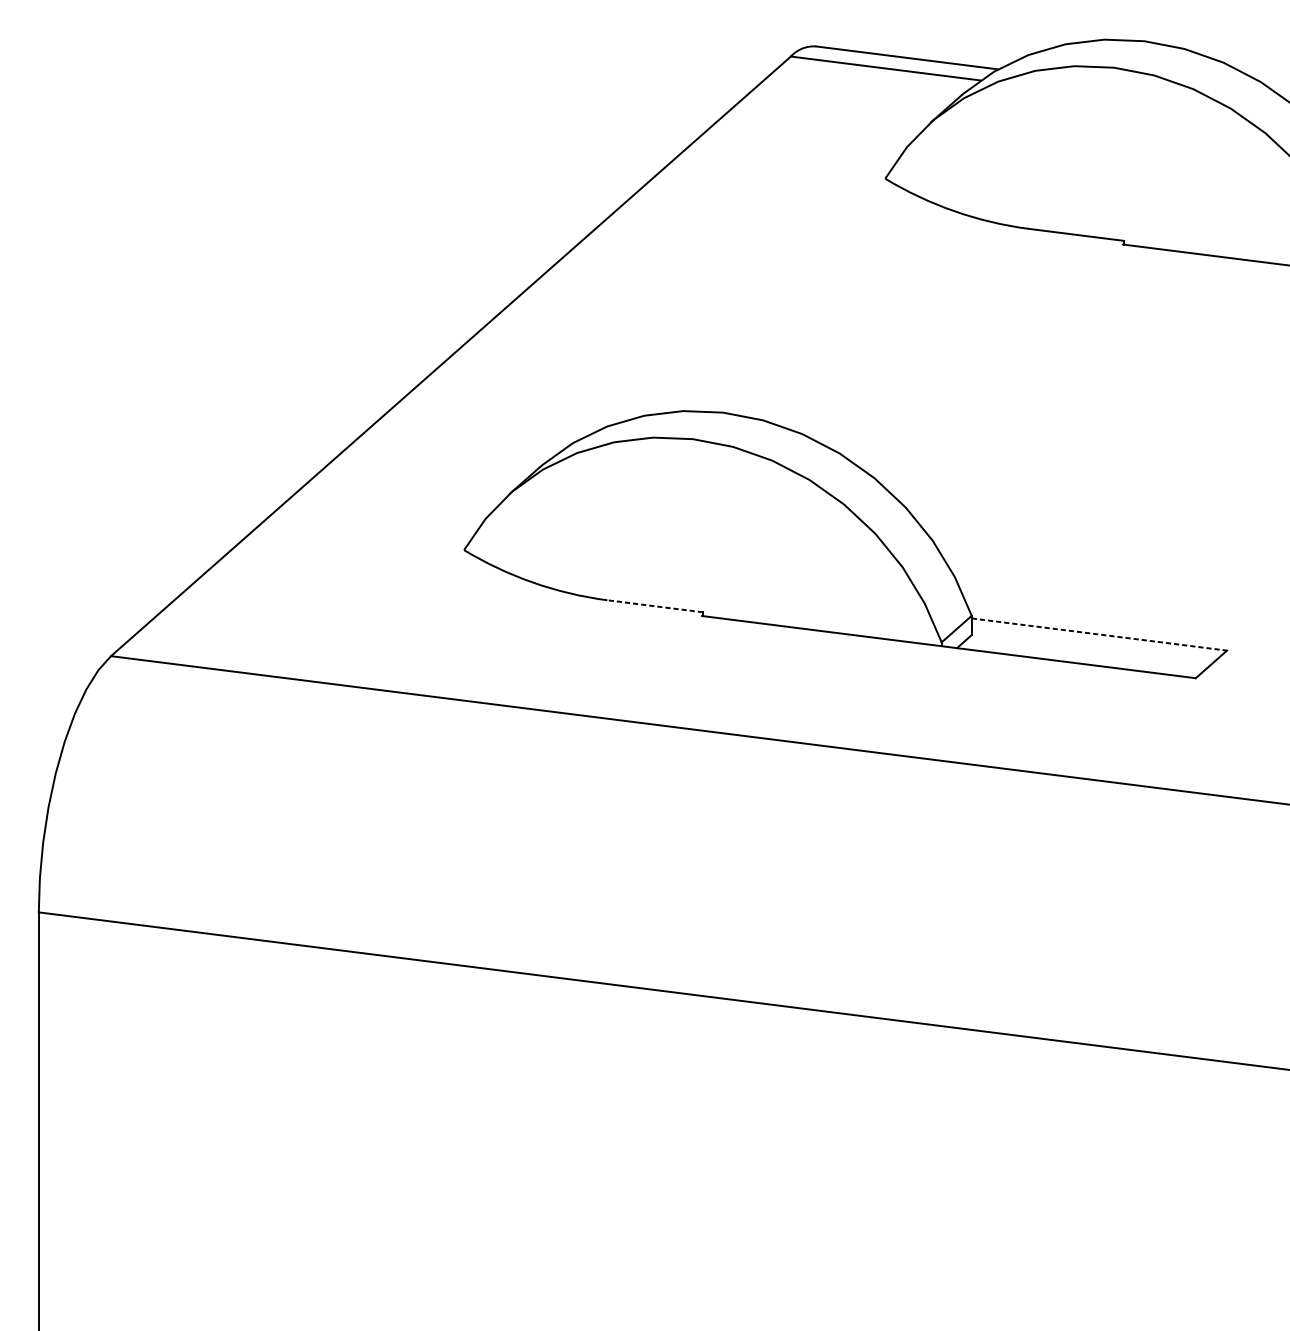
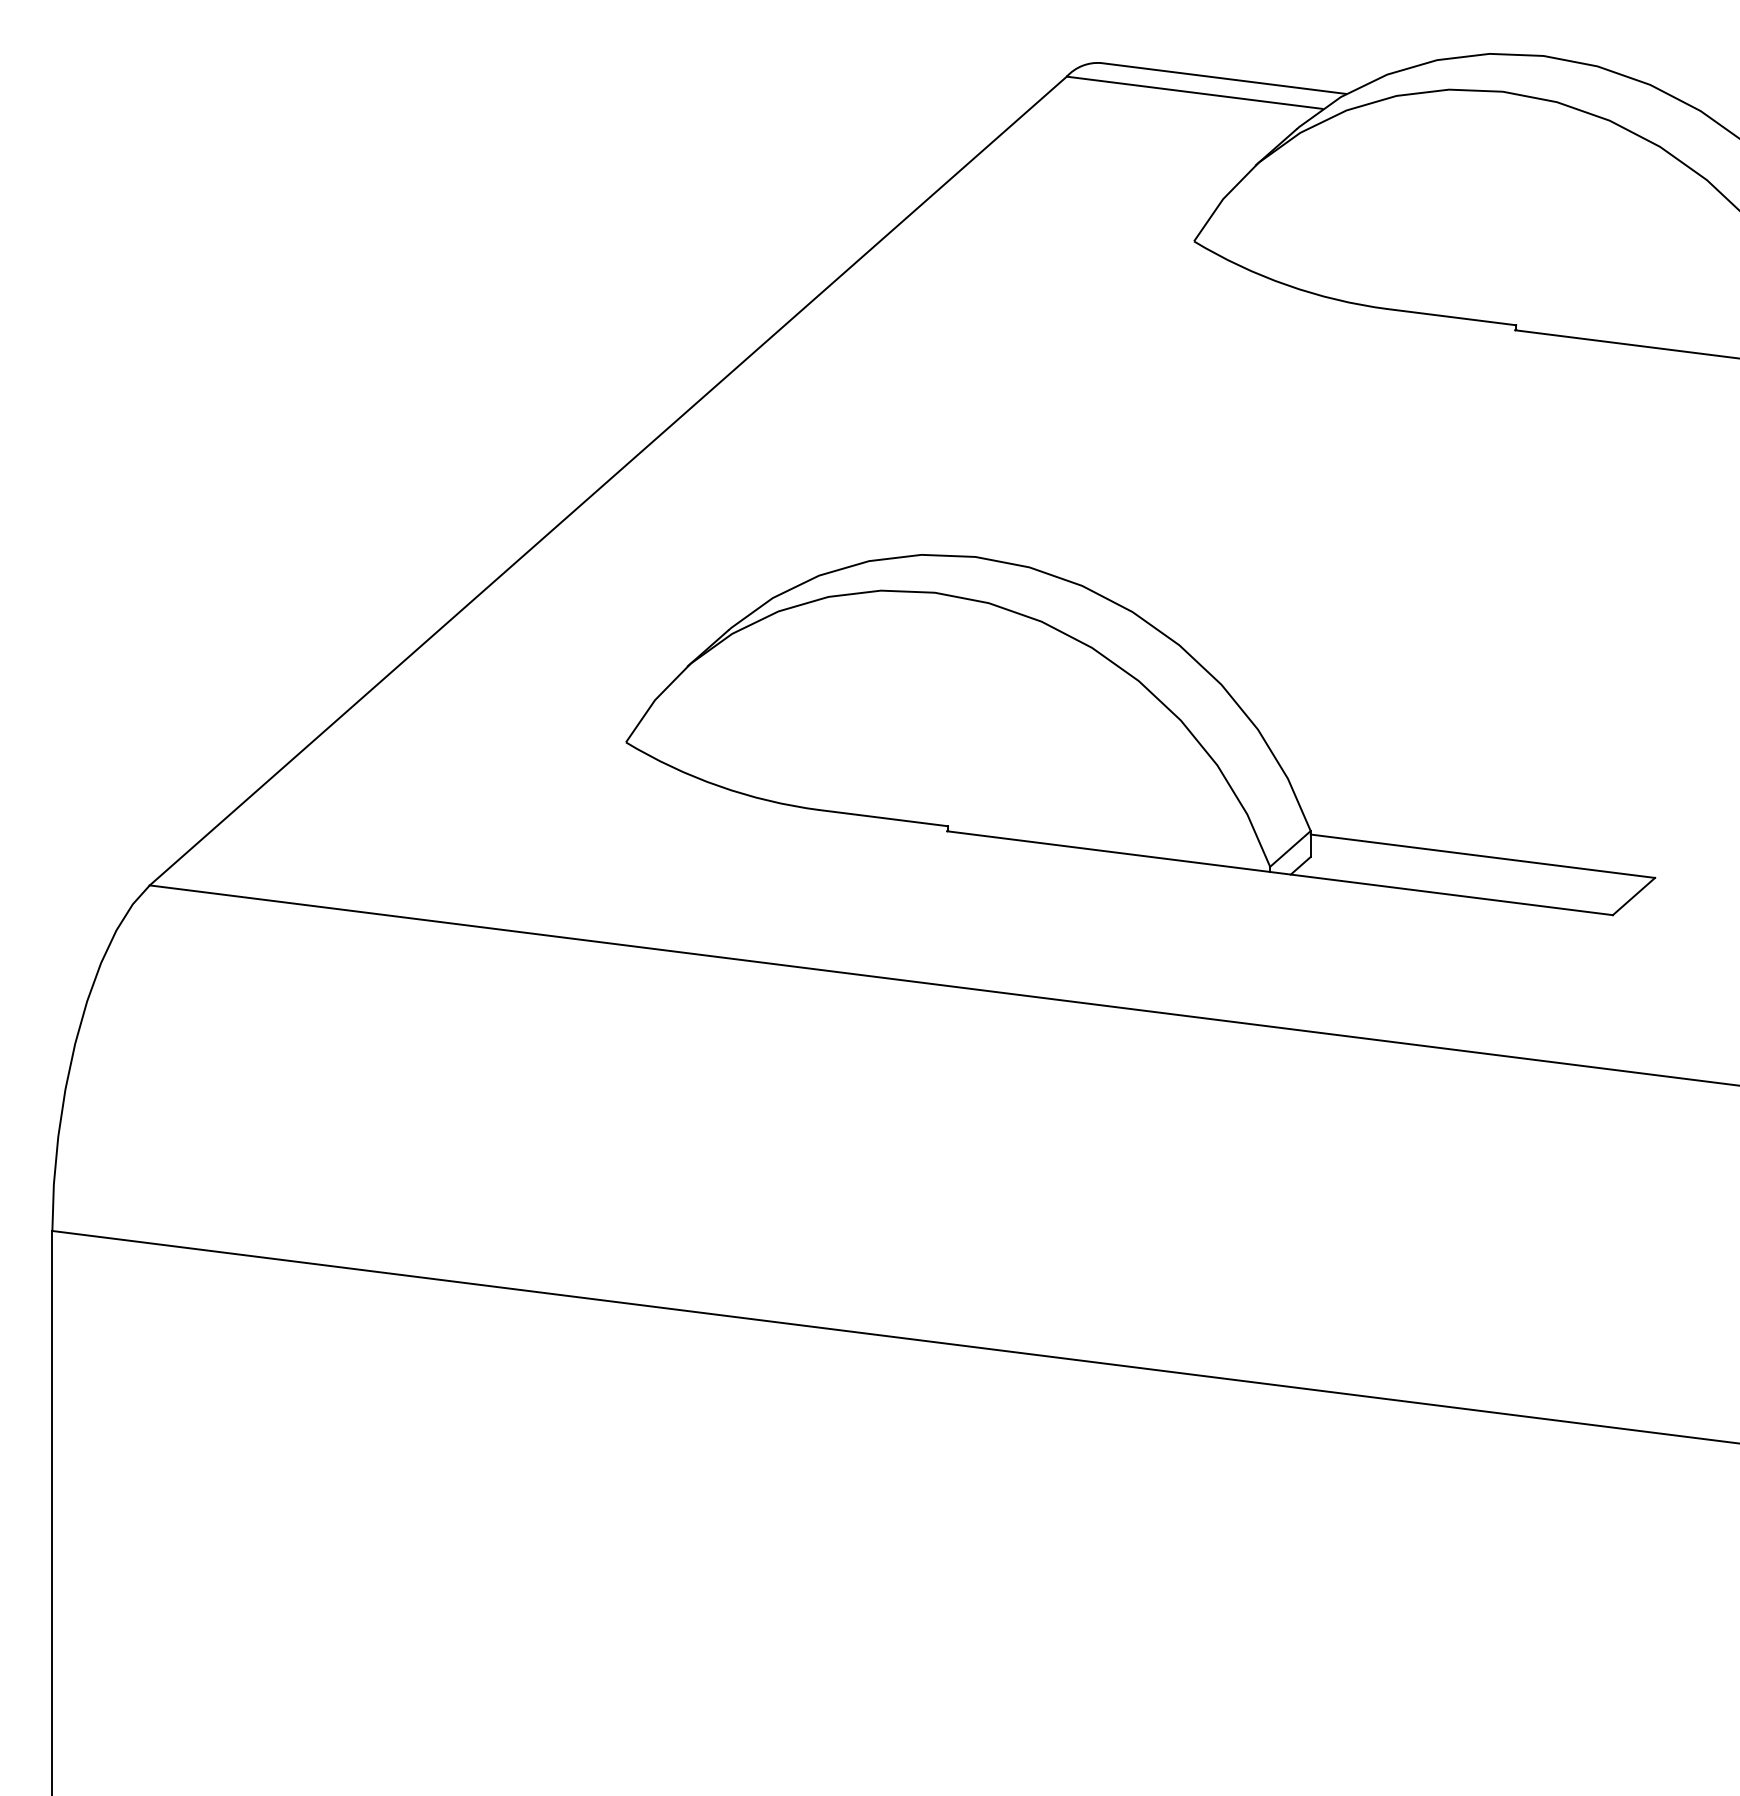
line: (655, 606) -> (883, 818), dashed -> solid
line: (1099, 634) -> (1482, 856), dashed -> solid

